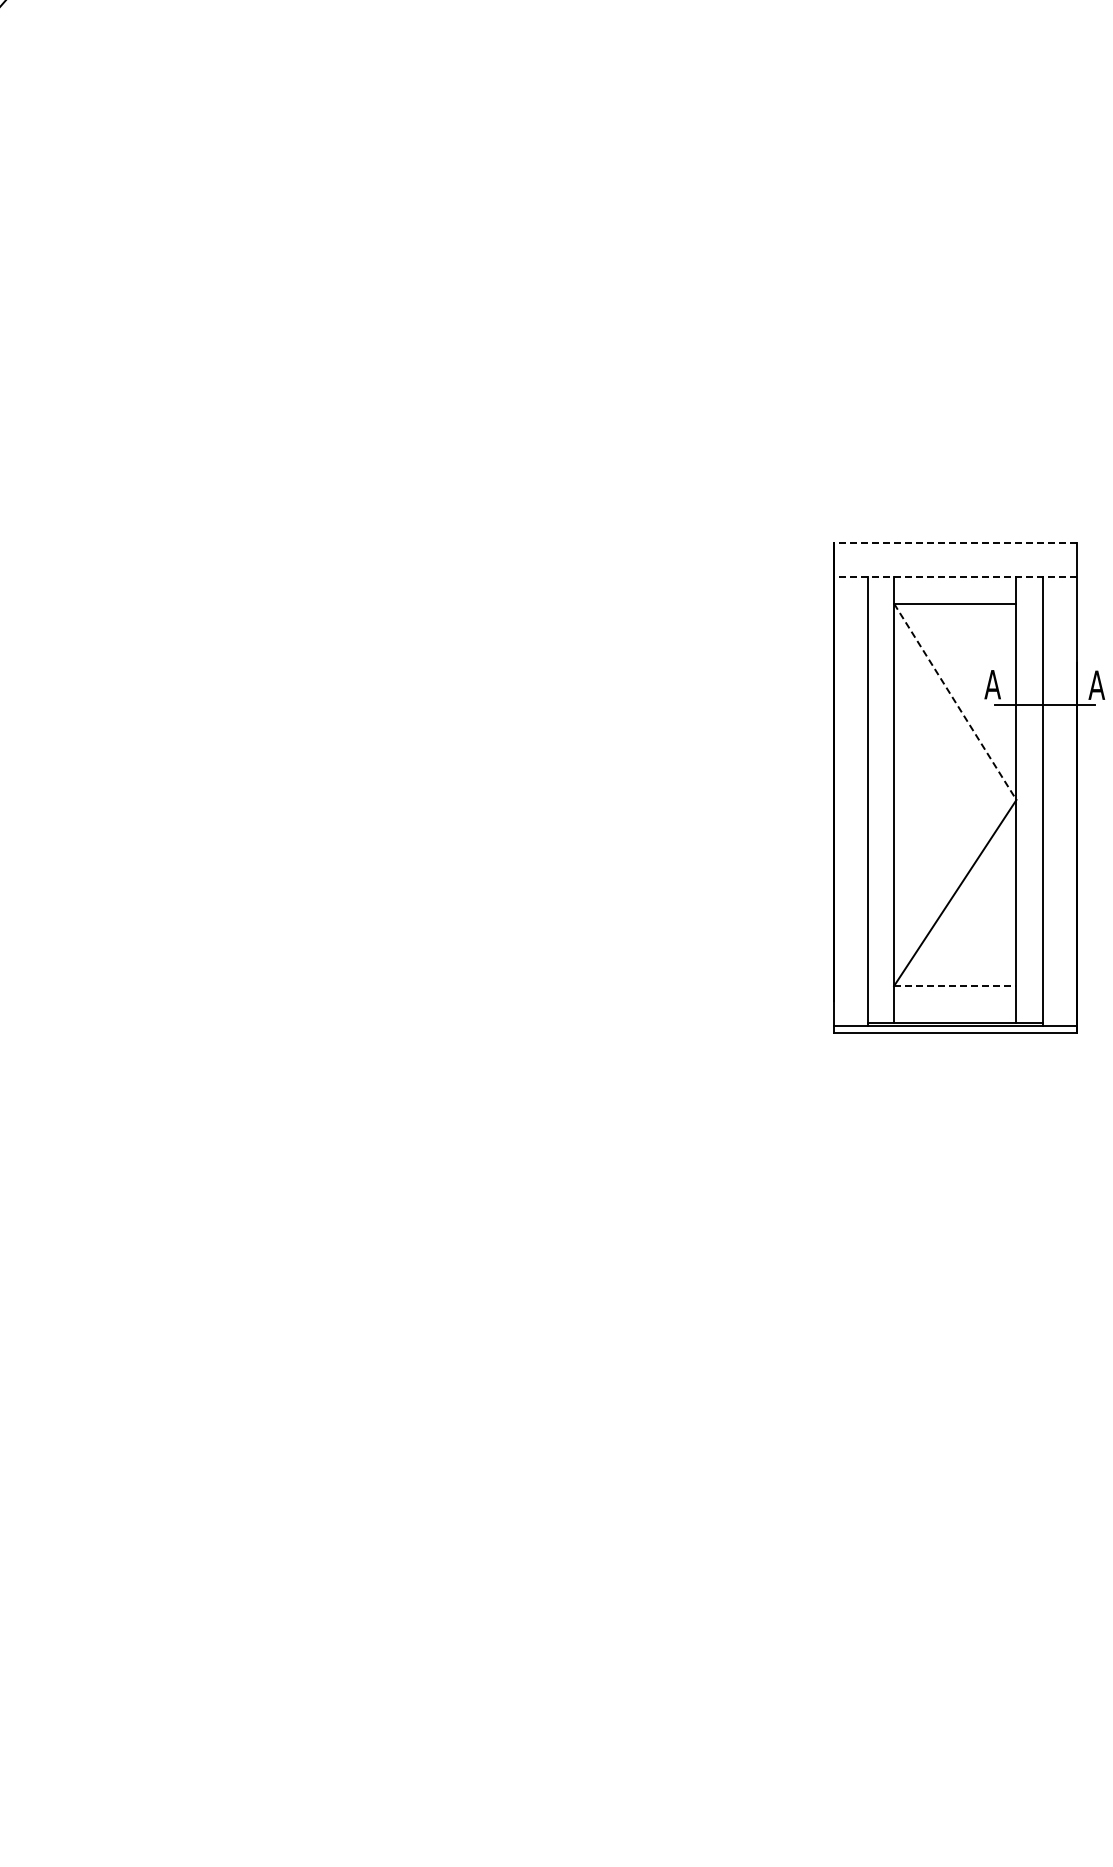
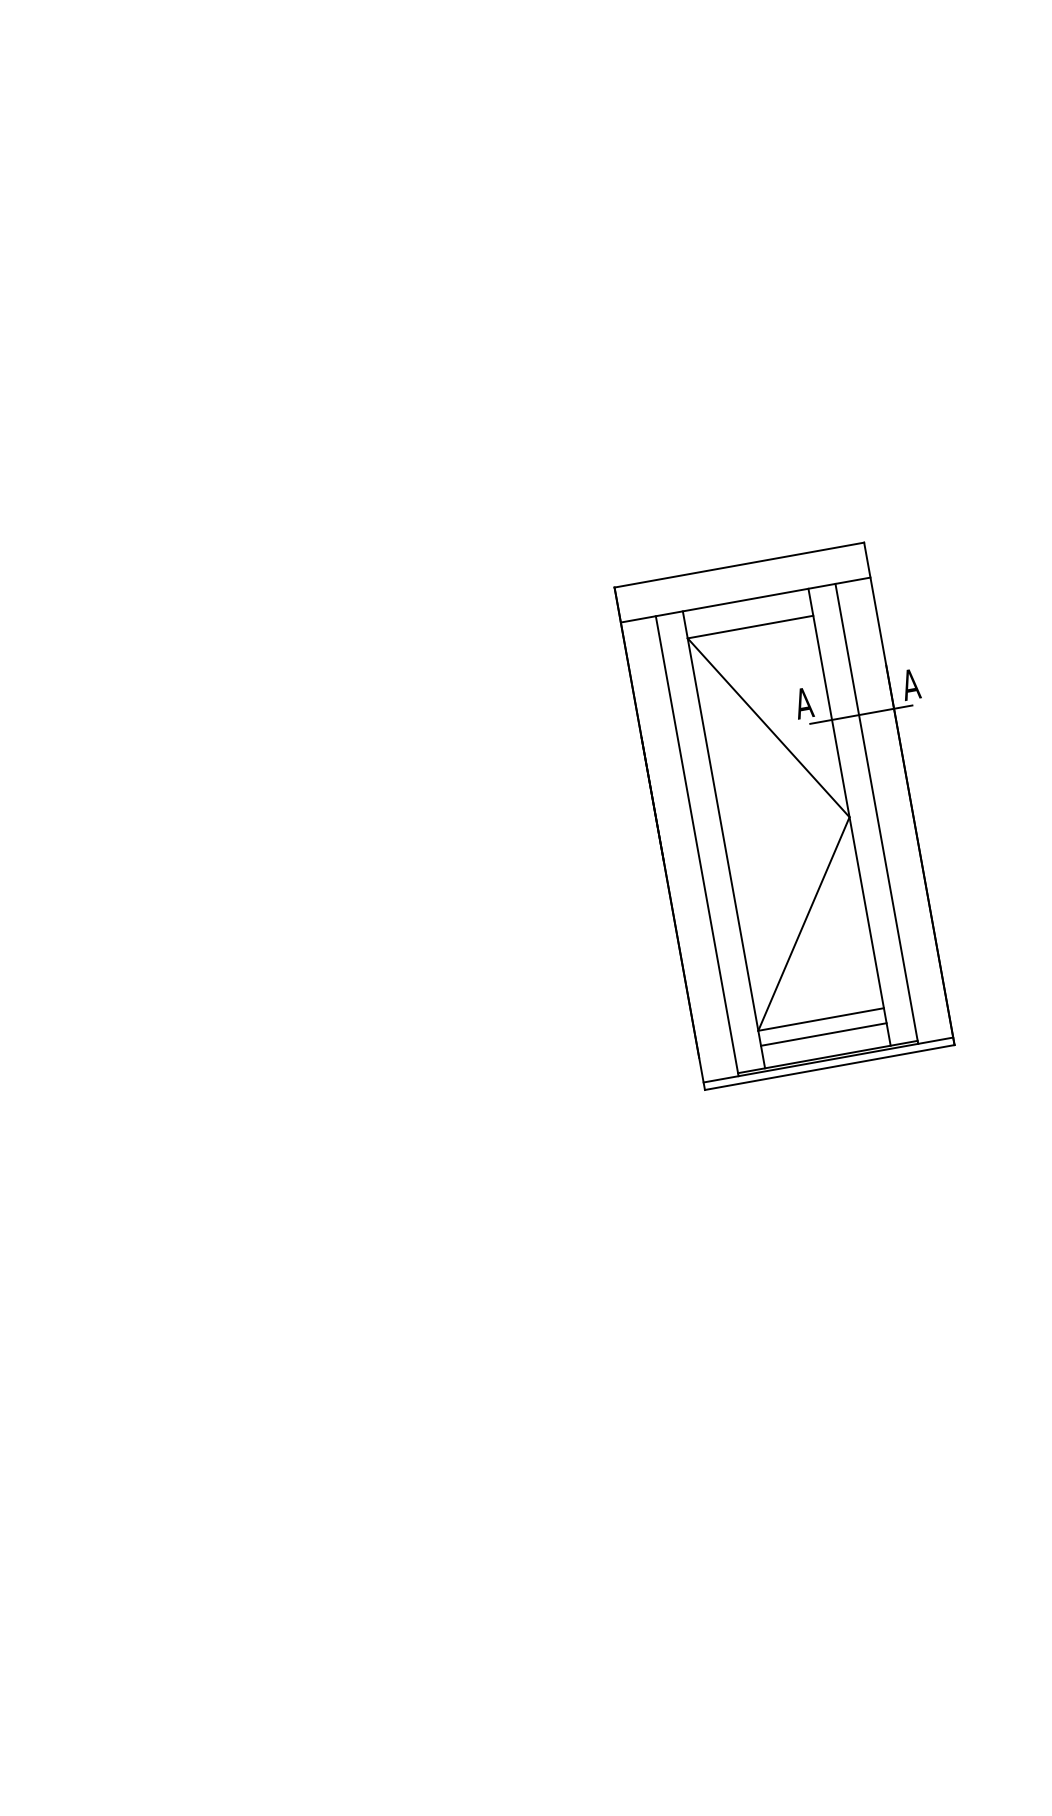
line: (955, 543) -> (739, 565), dashed -> solid
line: (955, 577) -> (745, 600), dashed -> solid
line: (955, 701) -> (768, 727), dashed -> solid
line: (955, 986) -> (821, 1019), dashed -> solid
line: (955, 1000) -> (824, 1034), added

